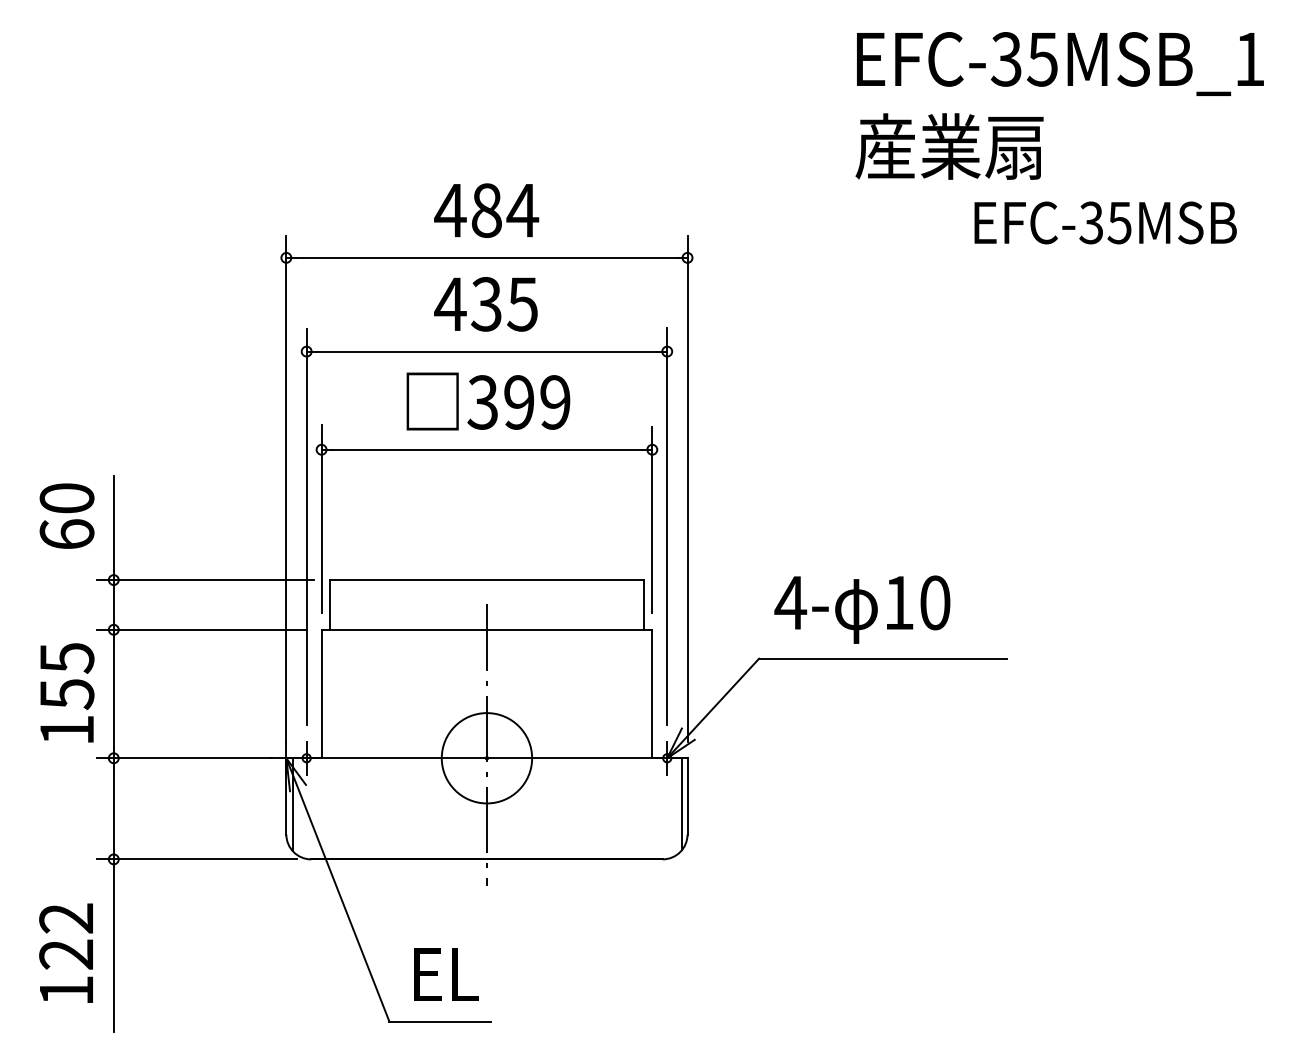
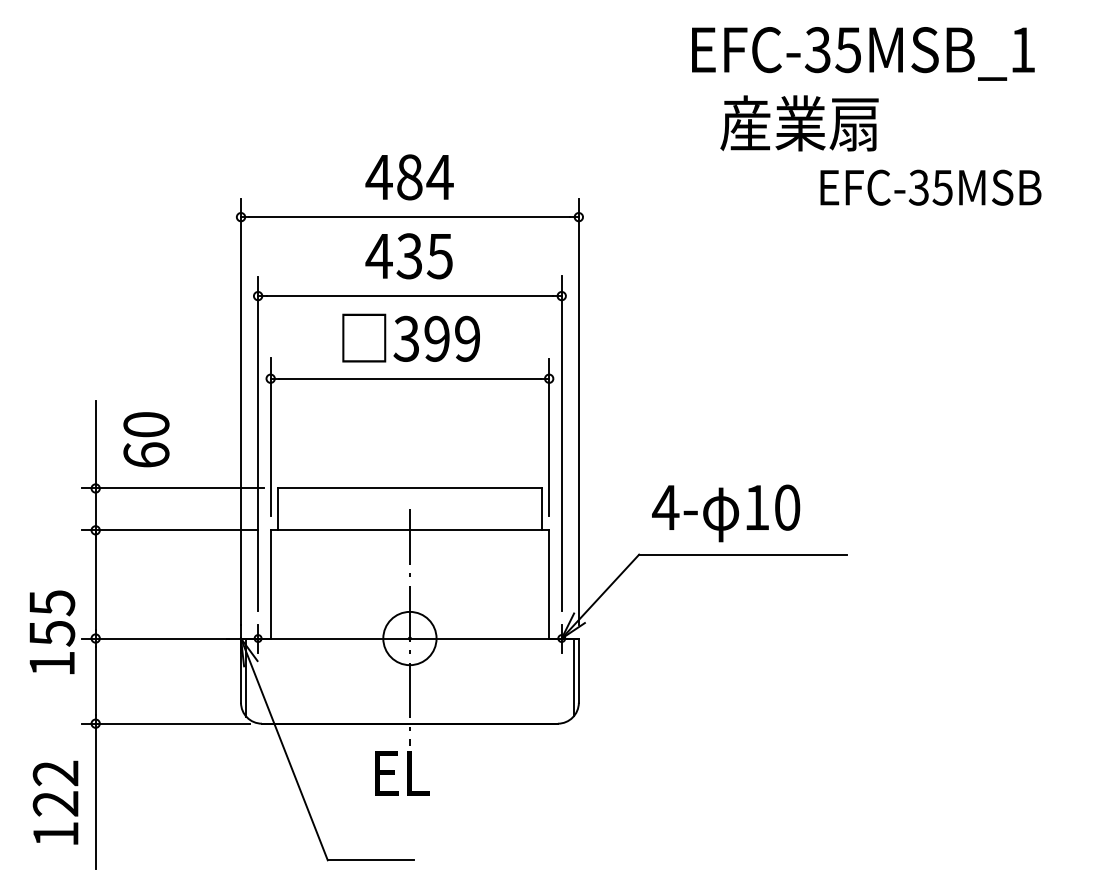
text: (1060, 63) -> (863, 53), moved
text: (66, 515) -> (145, 439), moved
text: (67, 692) -> (52, 631), moved
circle: (486, 758) -> (409, 638), size x0.7
text: (446, 974) -> (402, 773), moved

